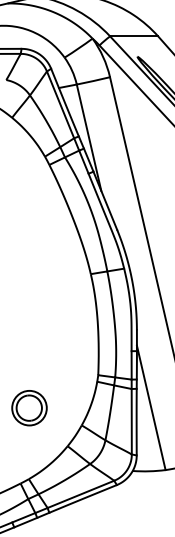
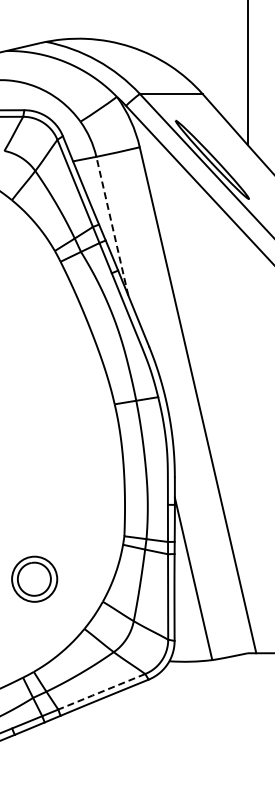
line: (89, 137) -> (112, 225), solid -> dashed
line: (80, 494) -> (101, 691), solid -> dashed

